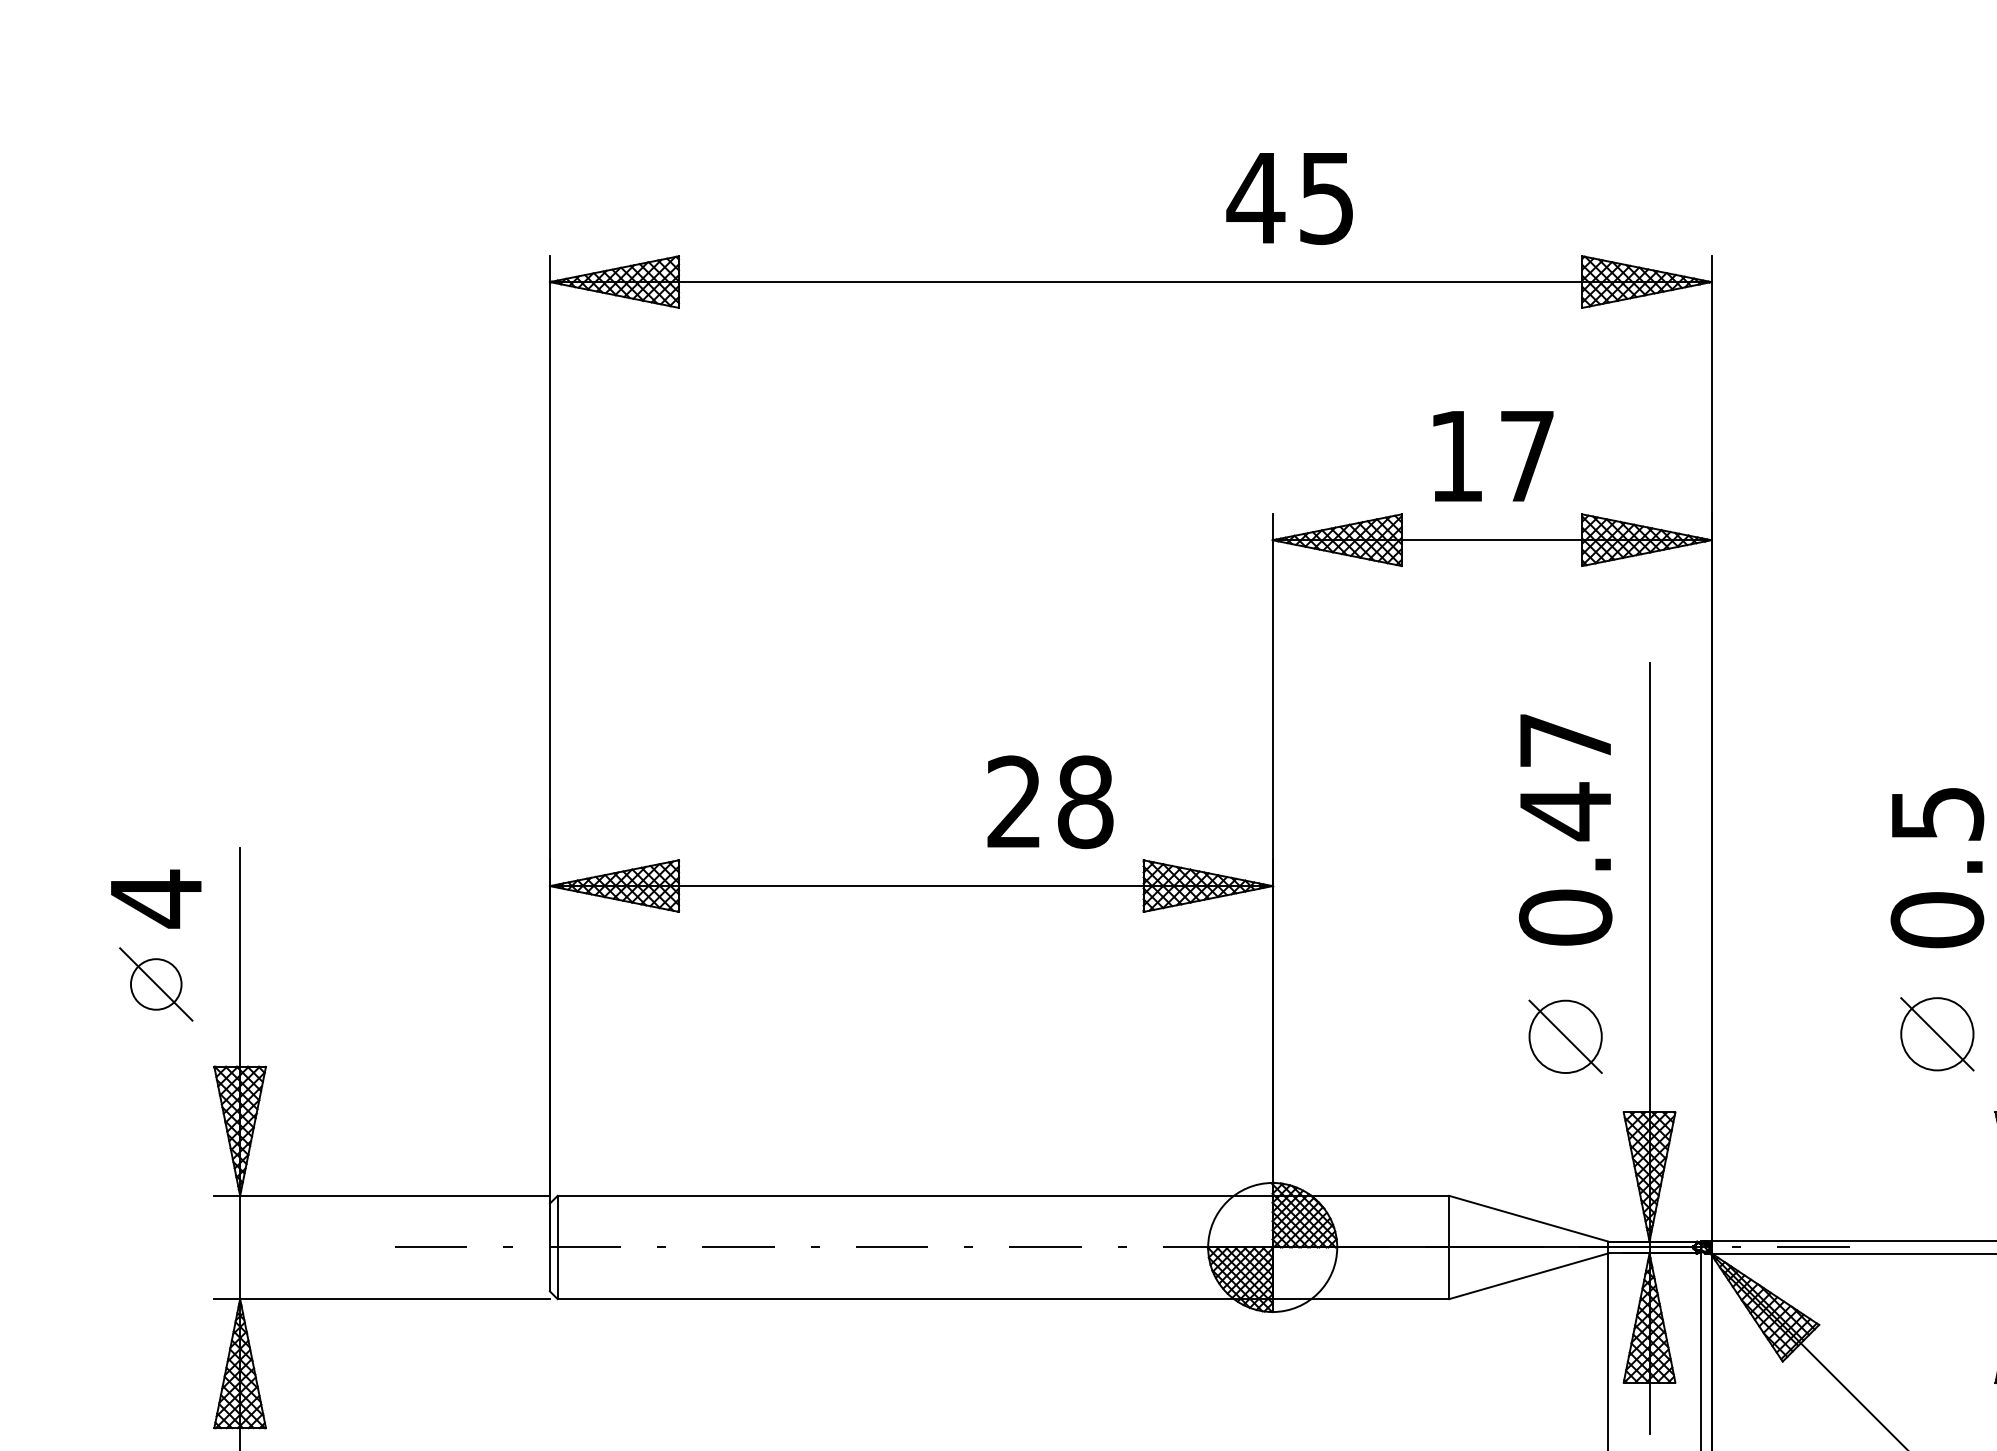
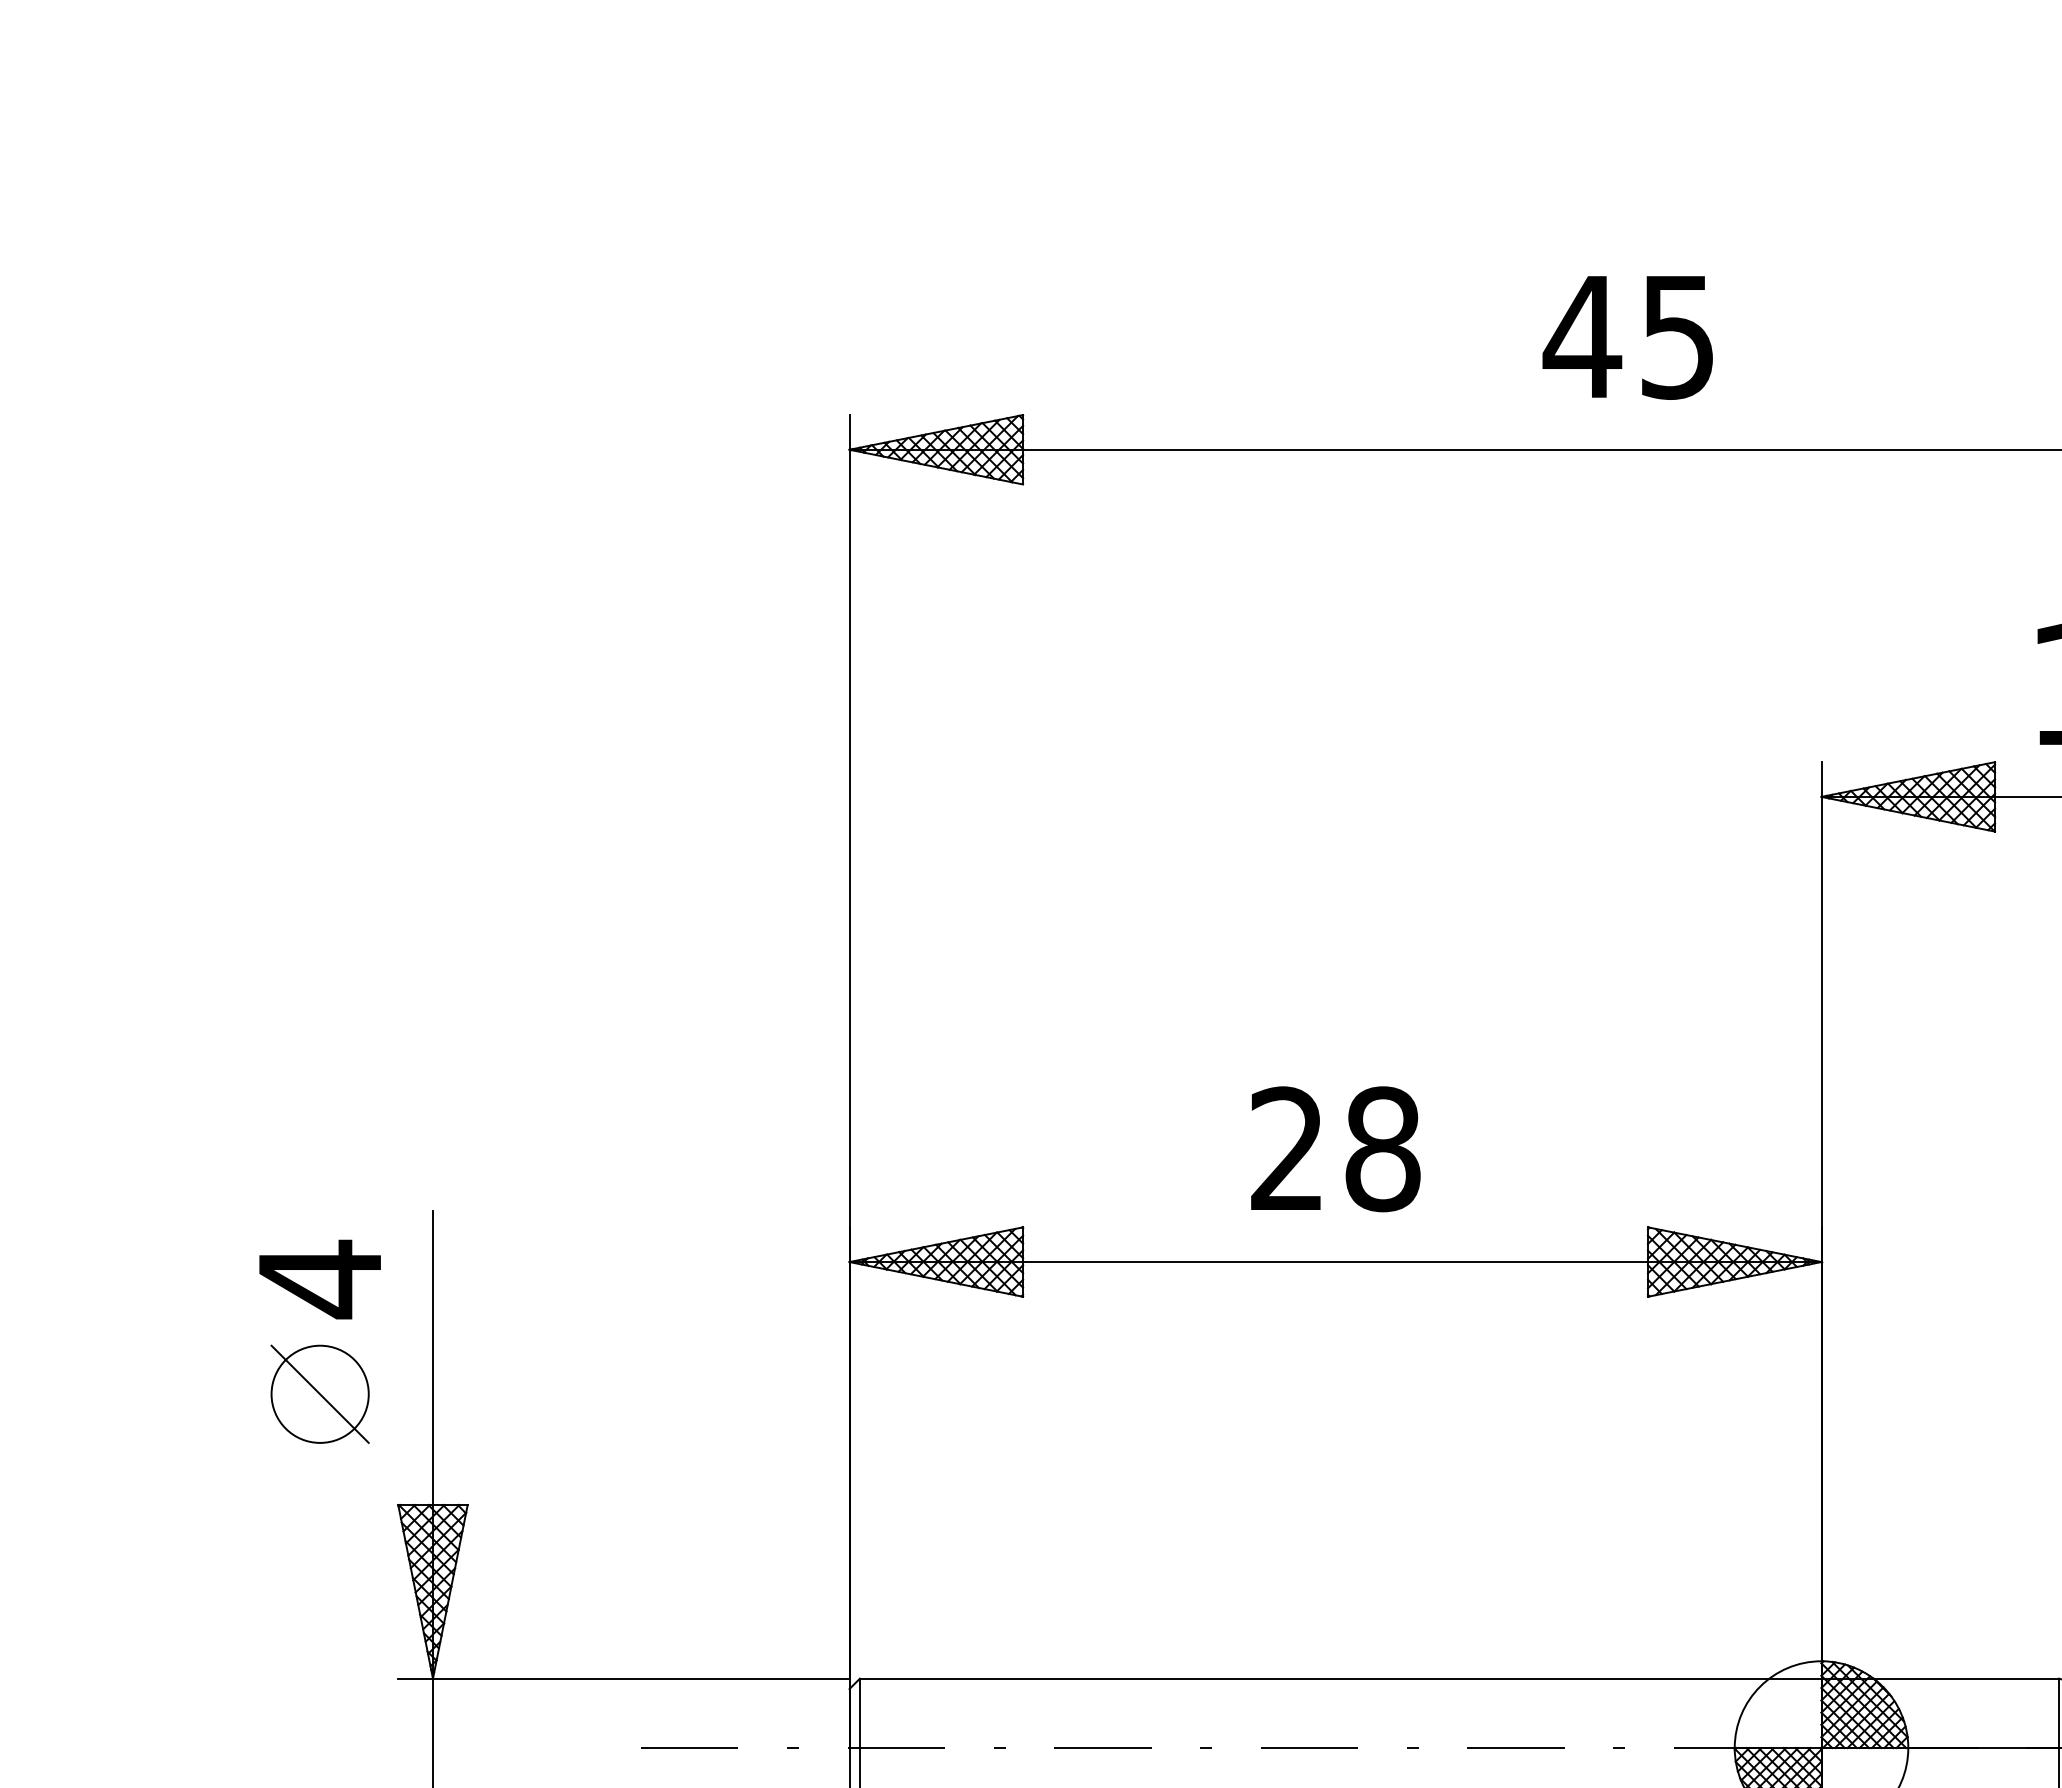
text: (1289, 198) -> (1627, 337), moved
text: (1050, 802) -> (1335, 1149), moved
circle: (156, 984) -> (320, 1394), size x1.43

